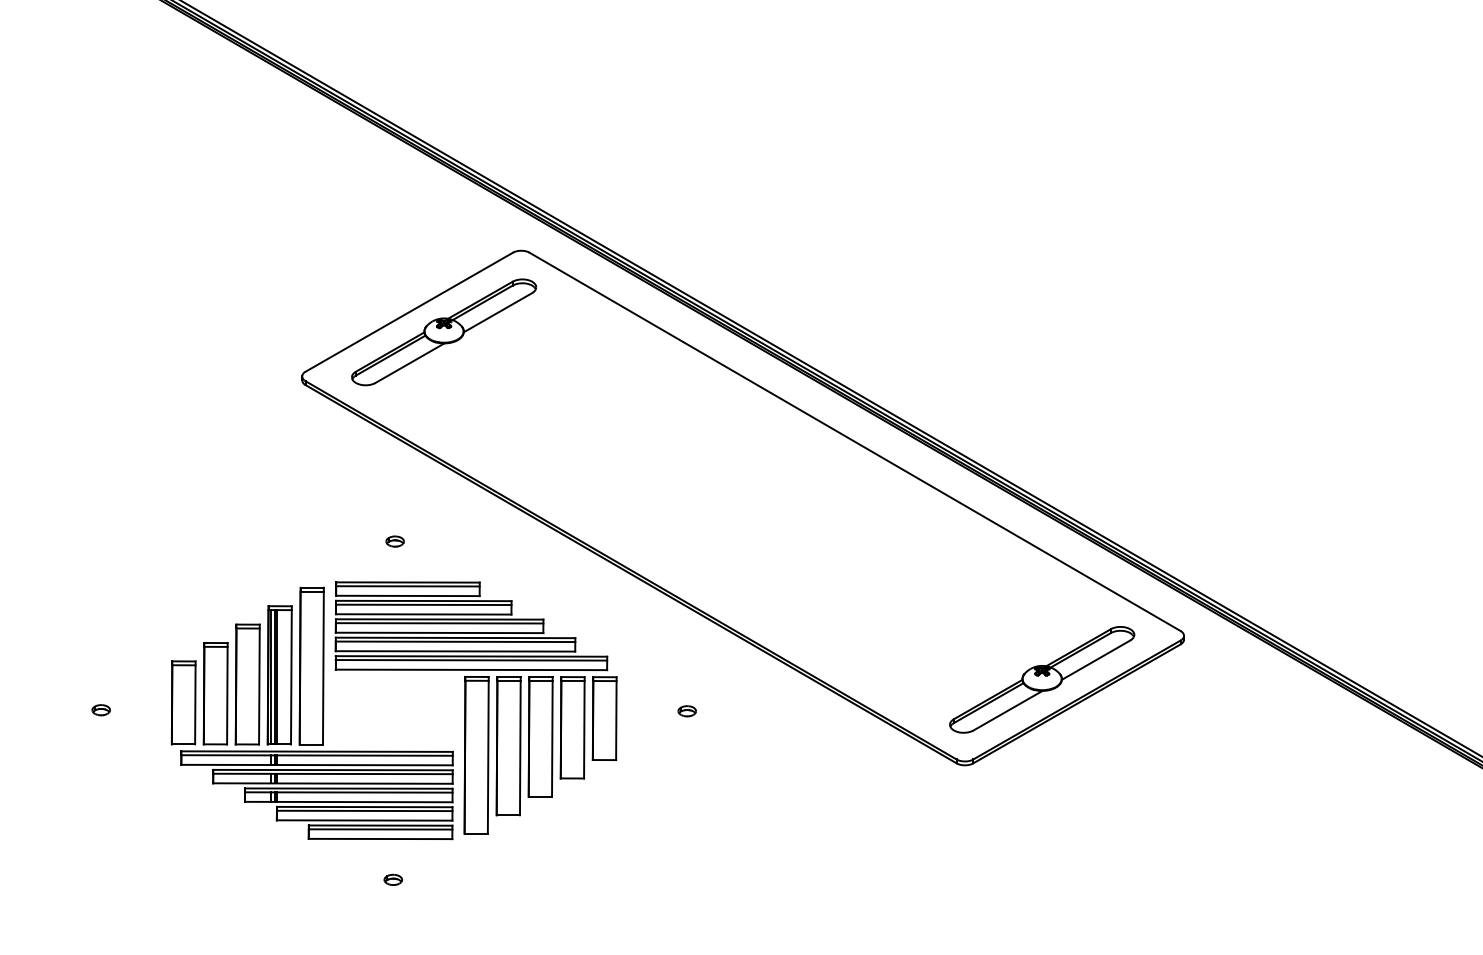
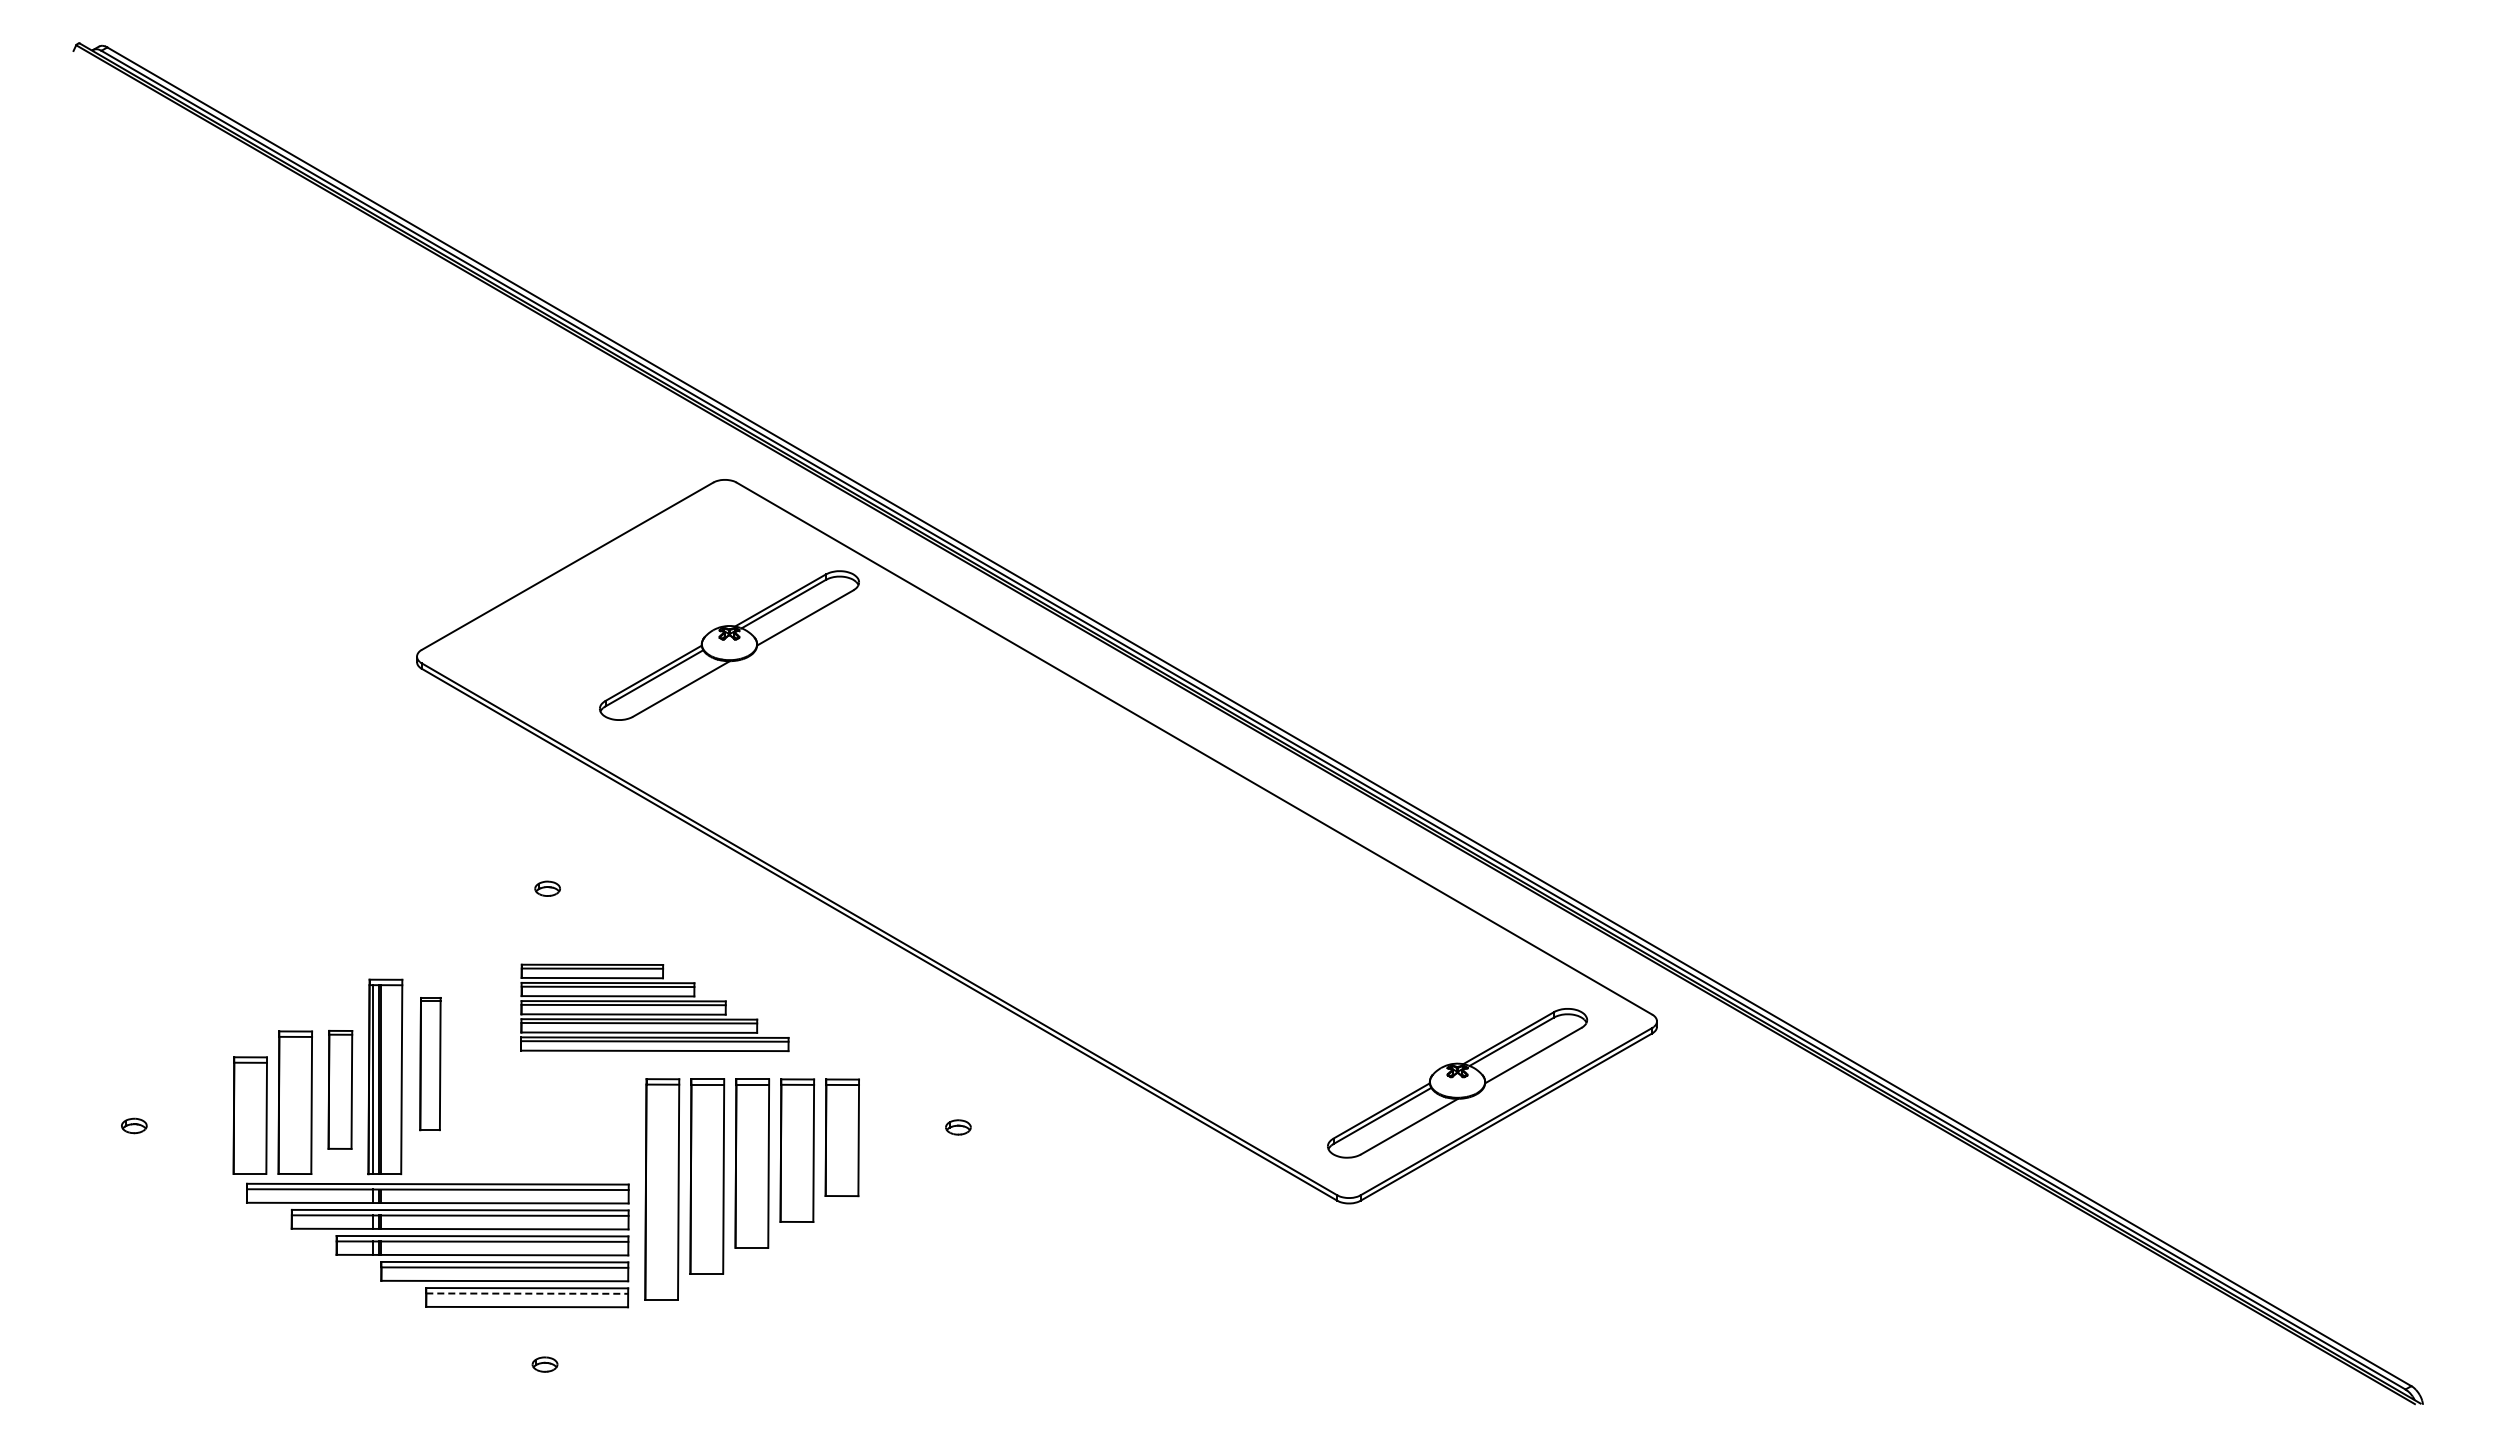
part: (444, 332) -> (729, 645), moved
part: (471, 625) -> (654, 1007), size x0.7
part: (311, 665) -> (430, 1063), size x0.6
part: (247, 684) -> (340, 1089), size x0.7
line: (380, 829) -> (527, 1293), solid -> dashed

